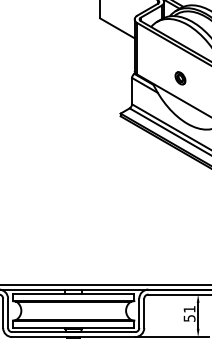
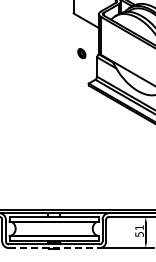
part: (180, 78) -> (81, 53), moved
line: (74, 337) -> (54, 248), solid -> dashed

